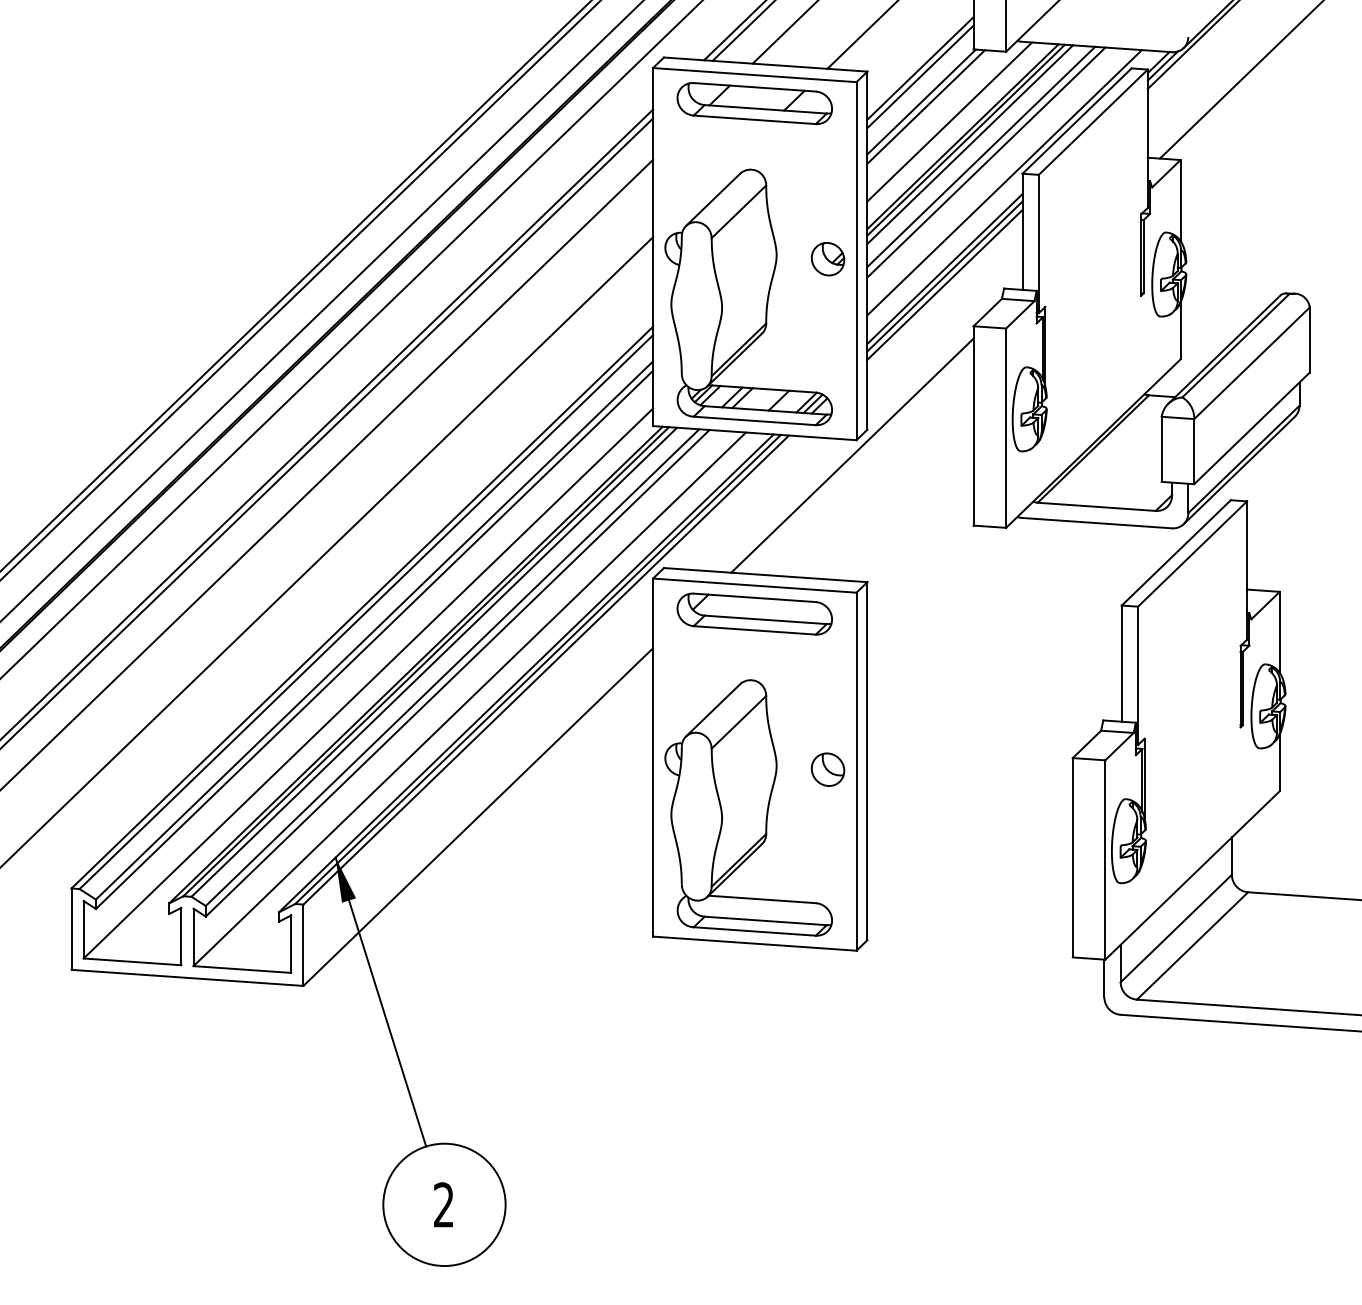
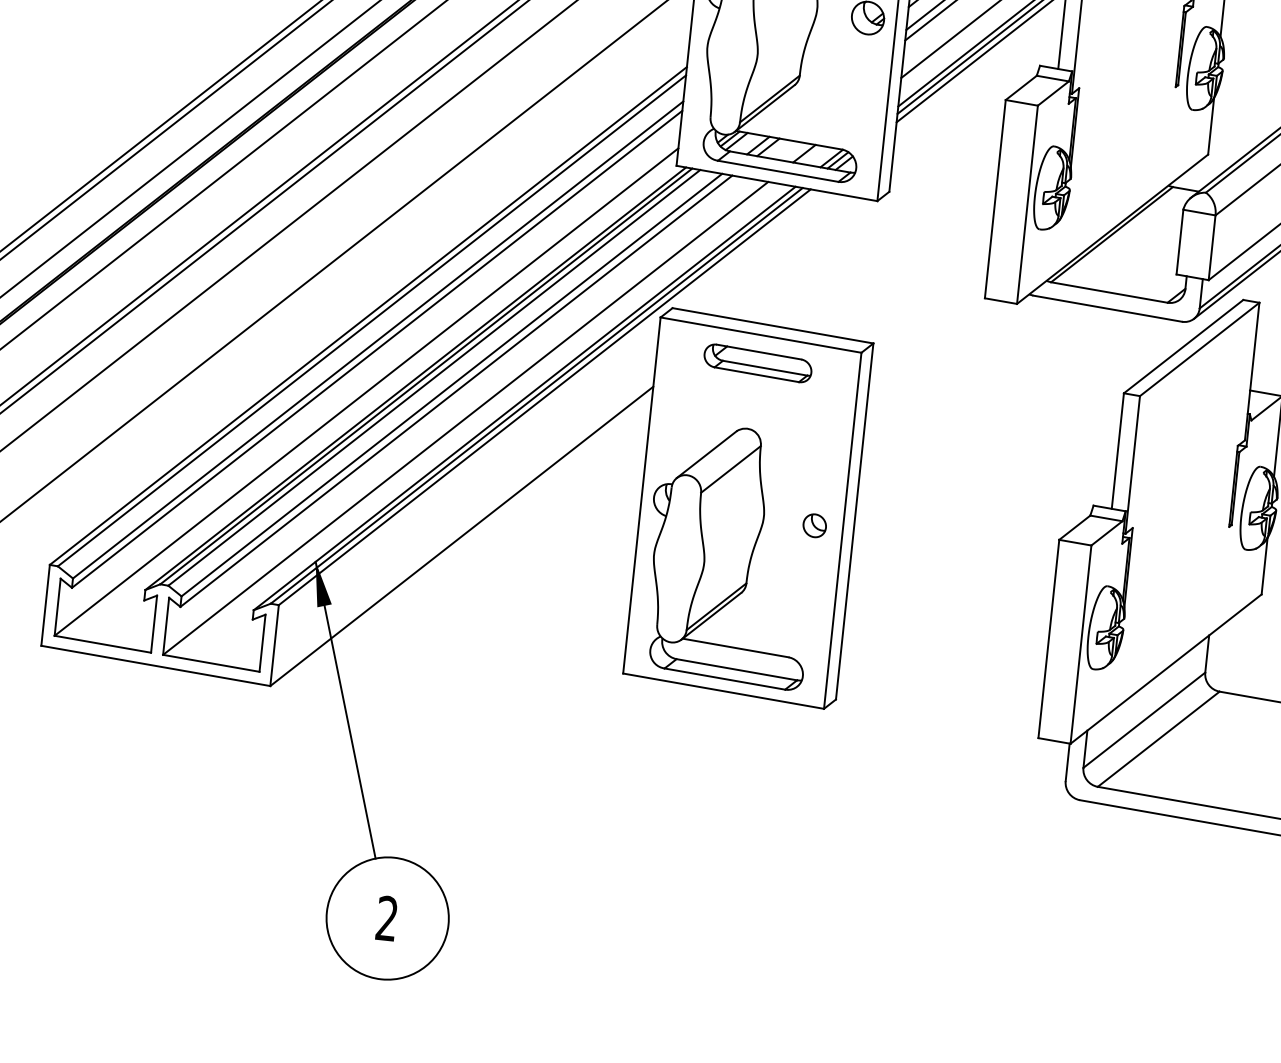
line: (852, 455) -> (871, 215), removed
part: (754, 613) -> (757, 362), size x0.7
part: (828, 769) -> (815, 525), size x0.7

